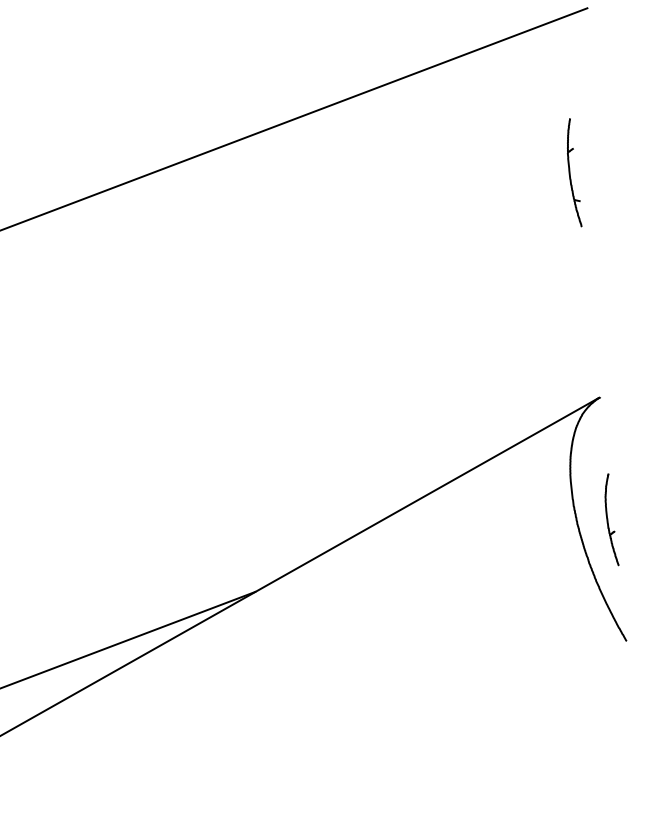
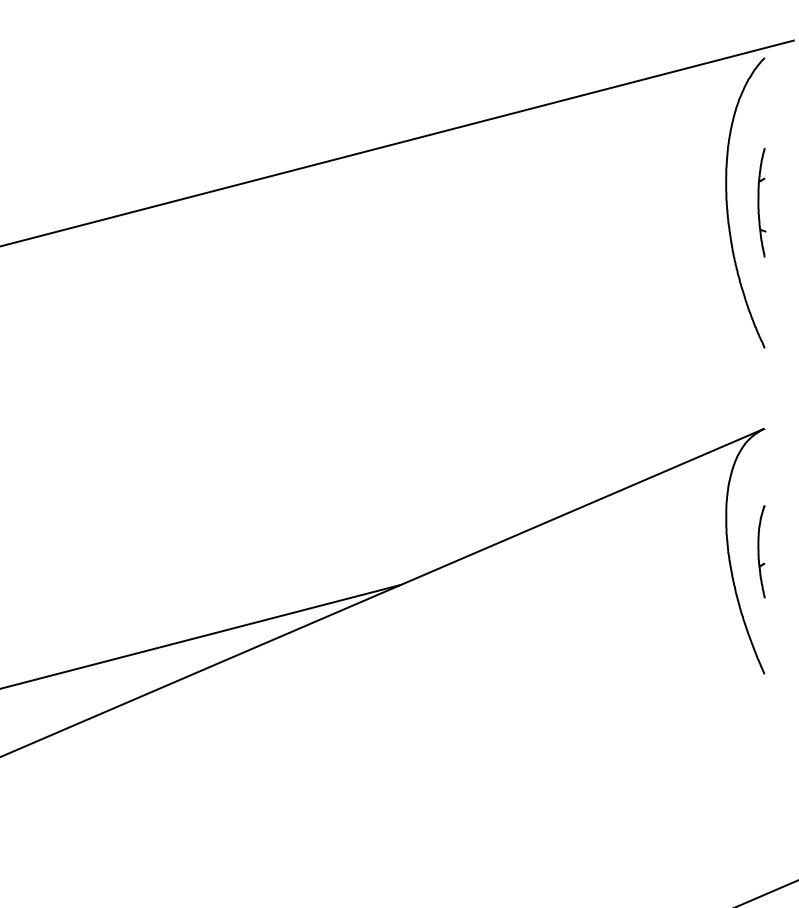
curve: (538, 176) -> (727, 202), added

